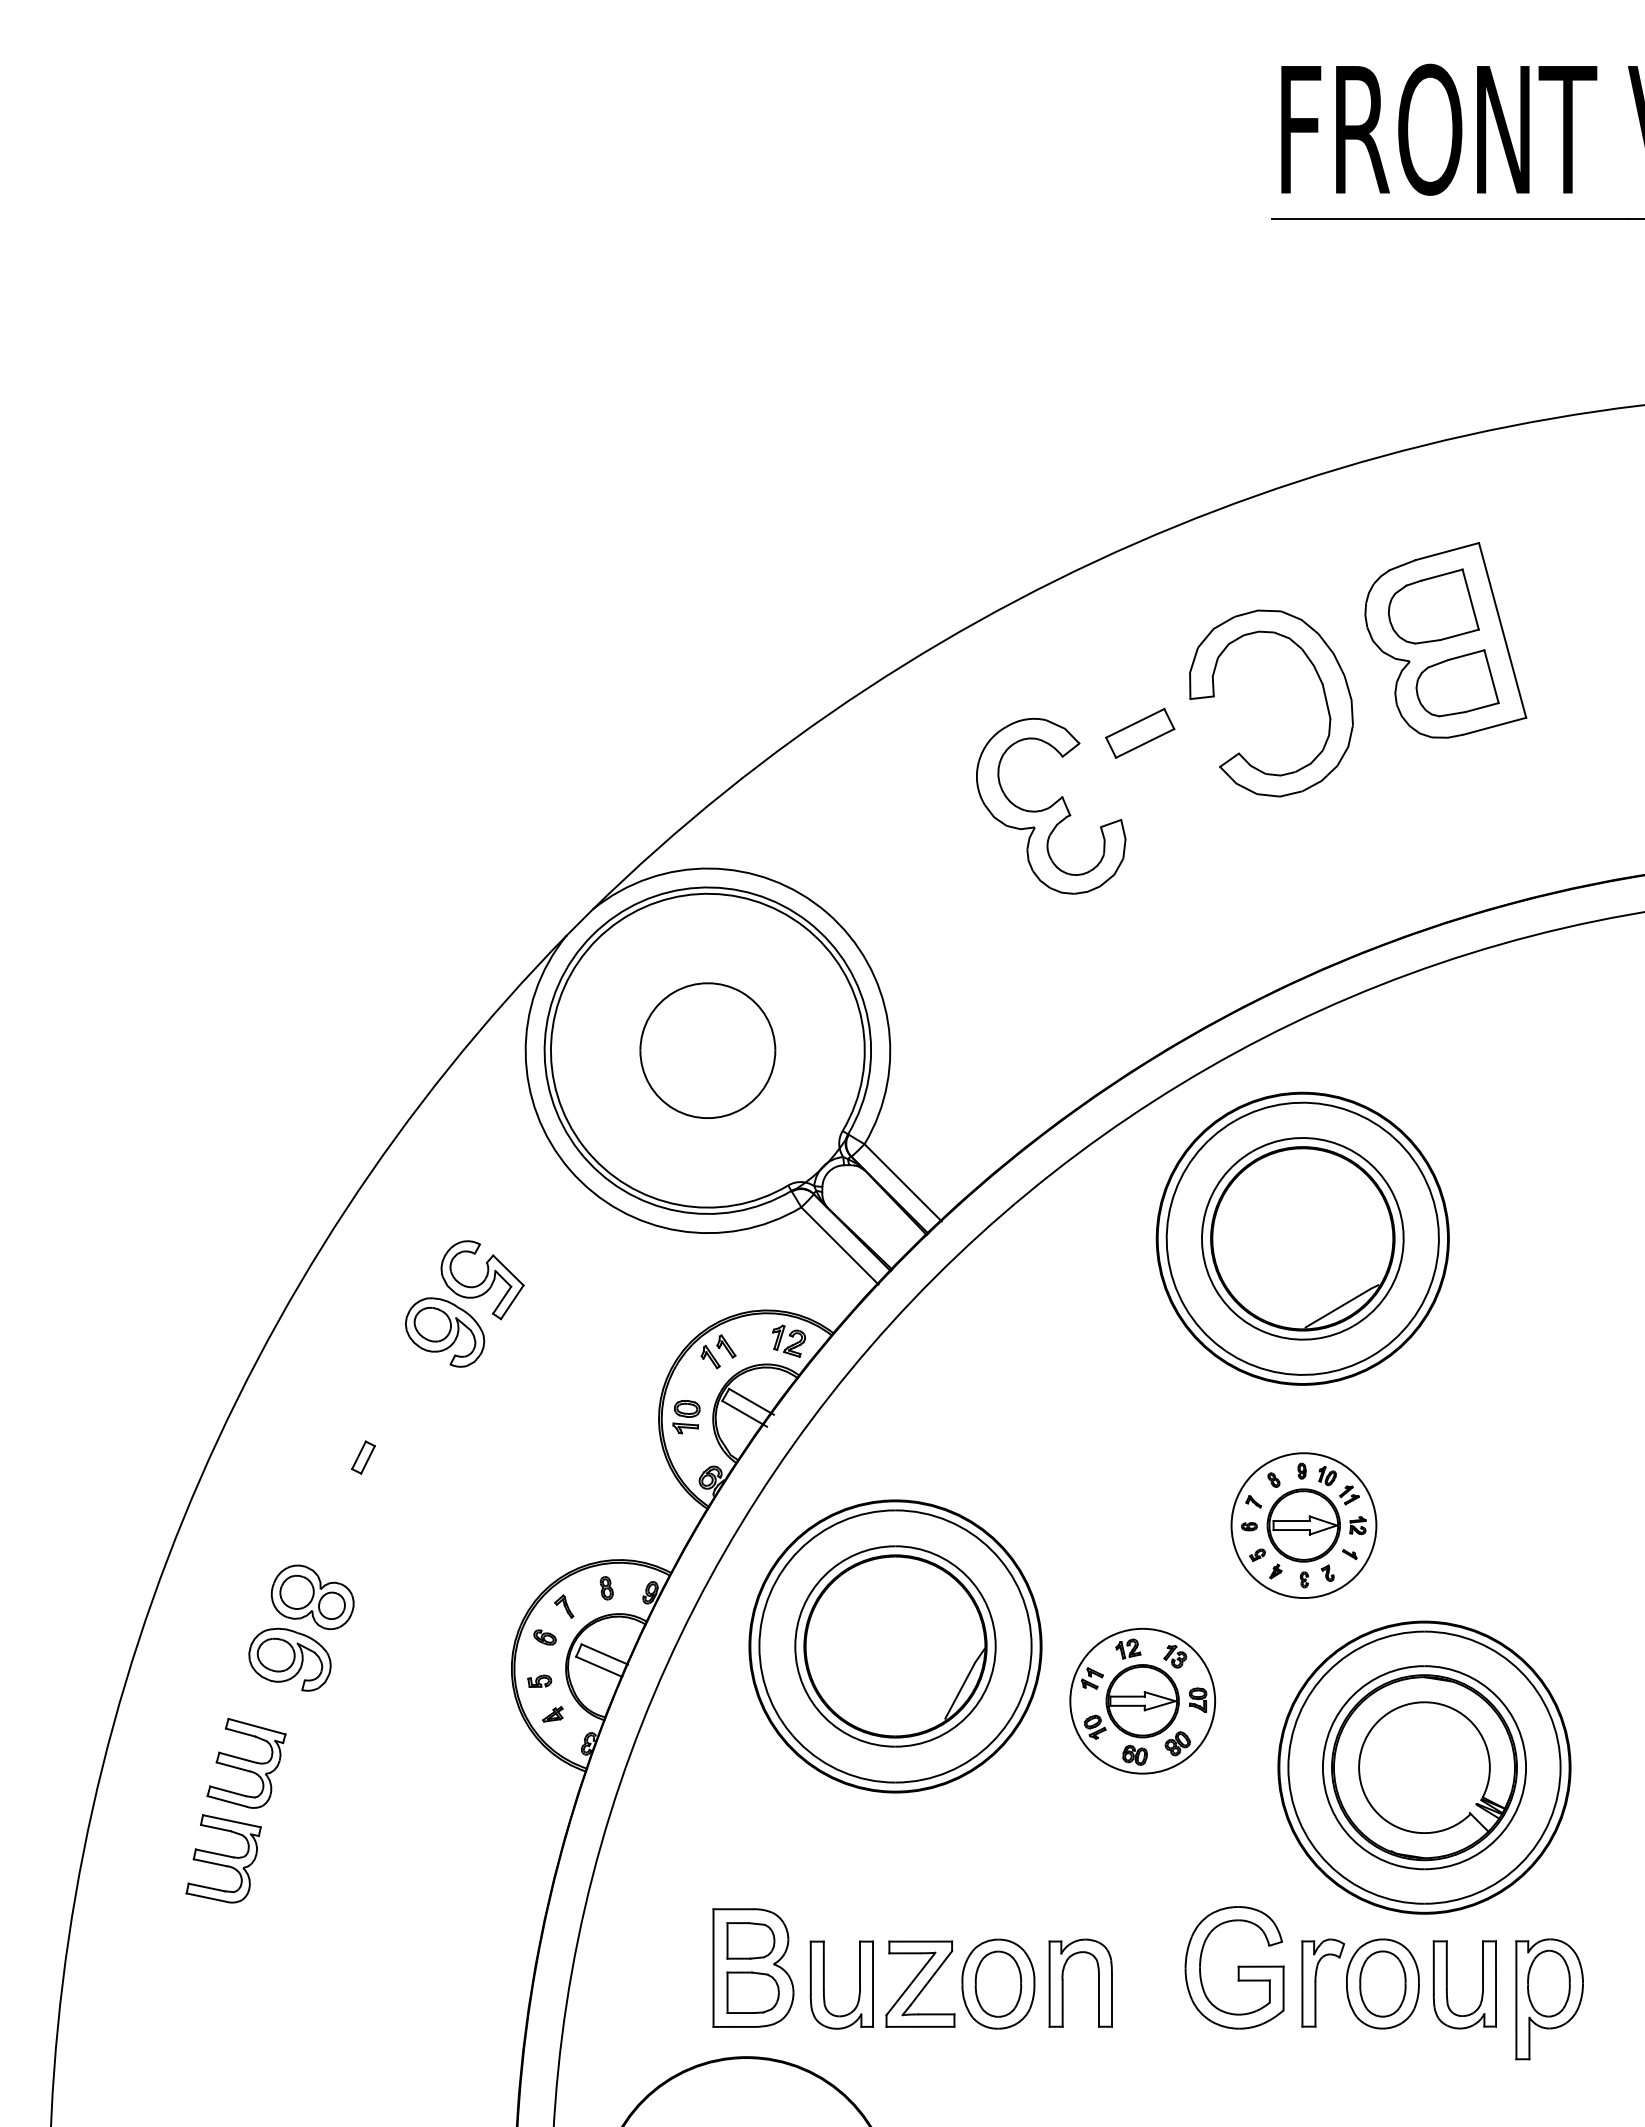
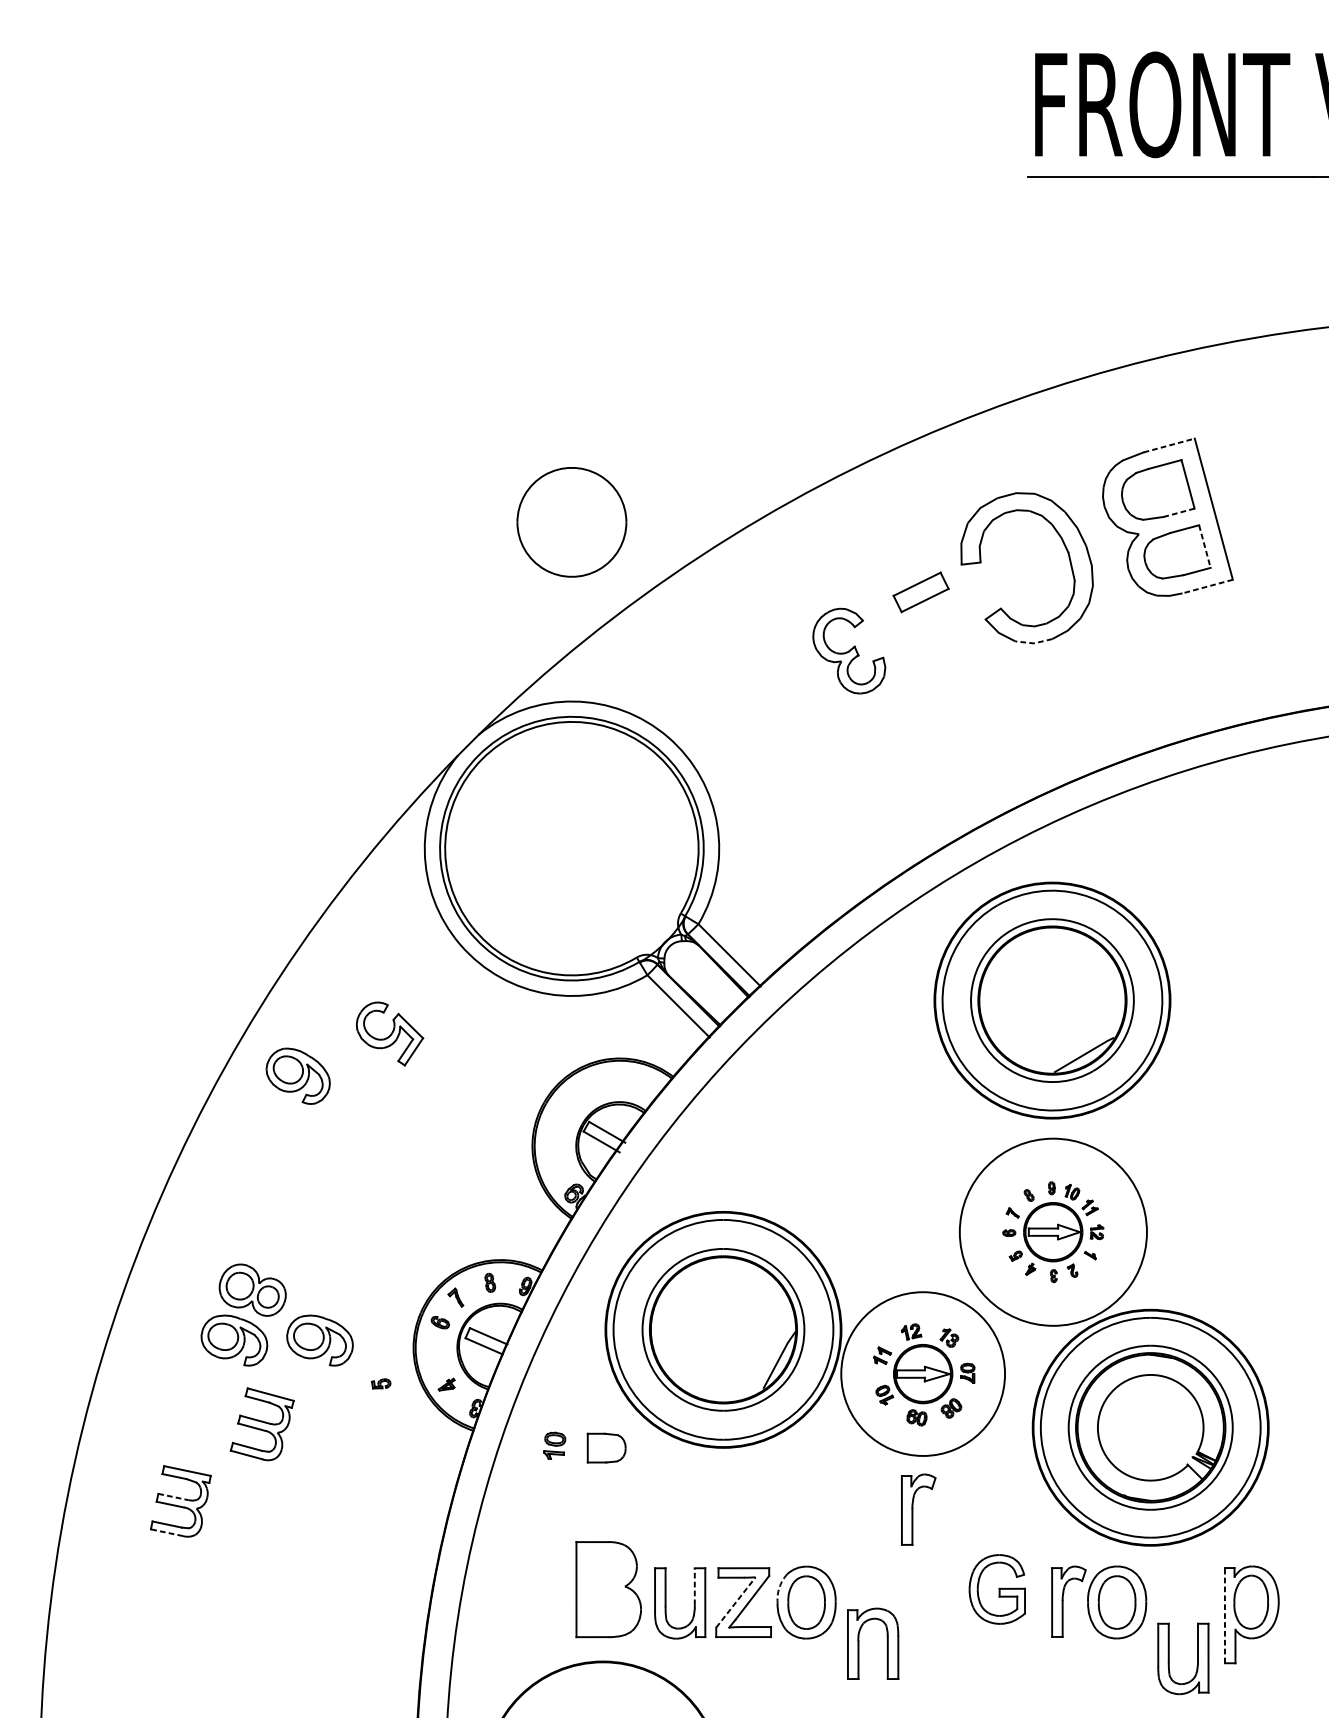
line: (1447, 551) -> (1169, 445), solid -> dashed
line: (1459, 634) -> (1179, 512), solid -> dashed
line: (1491, 677) -> (1204, 547), solid -> dashed
line: (1494, 726) -> (1207, 586), solid -> dashed
line: (1280, 796) -> (1034, 643), solid -> dashed
part: (1051, 805) -> (849, 650), size x0.6
part: (707, 1050) -> (571, 522), moved
part: (445, 1332) -> (298, 1076), moved
part: (788, 1340) -> (637, 1082), removed
part: (718, 1351) -> (580, 1091), removed
part: (686, 1417) -> (554, 1446), moved
part: (363, 1457) -> (293, 1177), removed
circle: (1303, 1525) -> (1053, 1232), size x1.6
part: (395, 1659) -> (319, 1340), added
part: (539, 1680) -> (380, 1383), moved
circle: (1142, 1700) -> (922, 1373), size x1.4
part: (246, 1762) -> (262, 1423), moved
line: (215, 1853) -> (174, 1497), solid -> dashed
part: (1130, 1868) -> (913, 1509), added
line: (206, 1897) -> (166, 1532), solid -> dashed
part: (750, 1940) -> (606, 1447), moved
line: (860, 1964) -> (695, 1586), solid -> dashed
arc: (964, 1965) -> (779, 1587), solid -> dashed
part: (1234, 1967) -> (997, 1589), size x0.7
part: (1063, 1982) -> (859, 1643), moved
line: (910, 1983) -> (735, 1602), solid -> dashed
part: (1447, 1984) -> (1169, 1658), moved
part: (752, 1992) -> (607, 1609), removed
line: (1516, 2000) -> (1225, 1615), solid -> dashed

